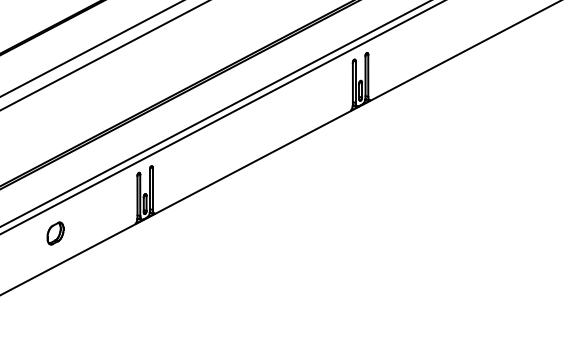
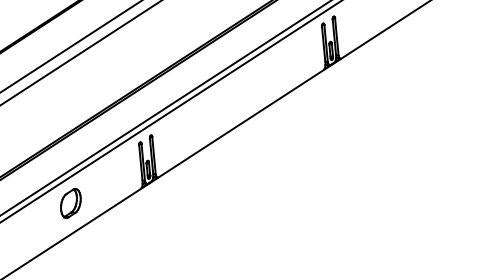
part: (55, 233) -> (70, 203), size x1.43

